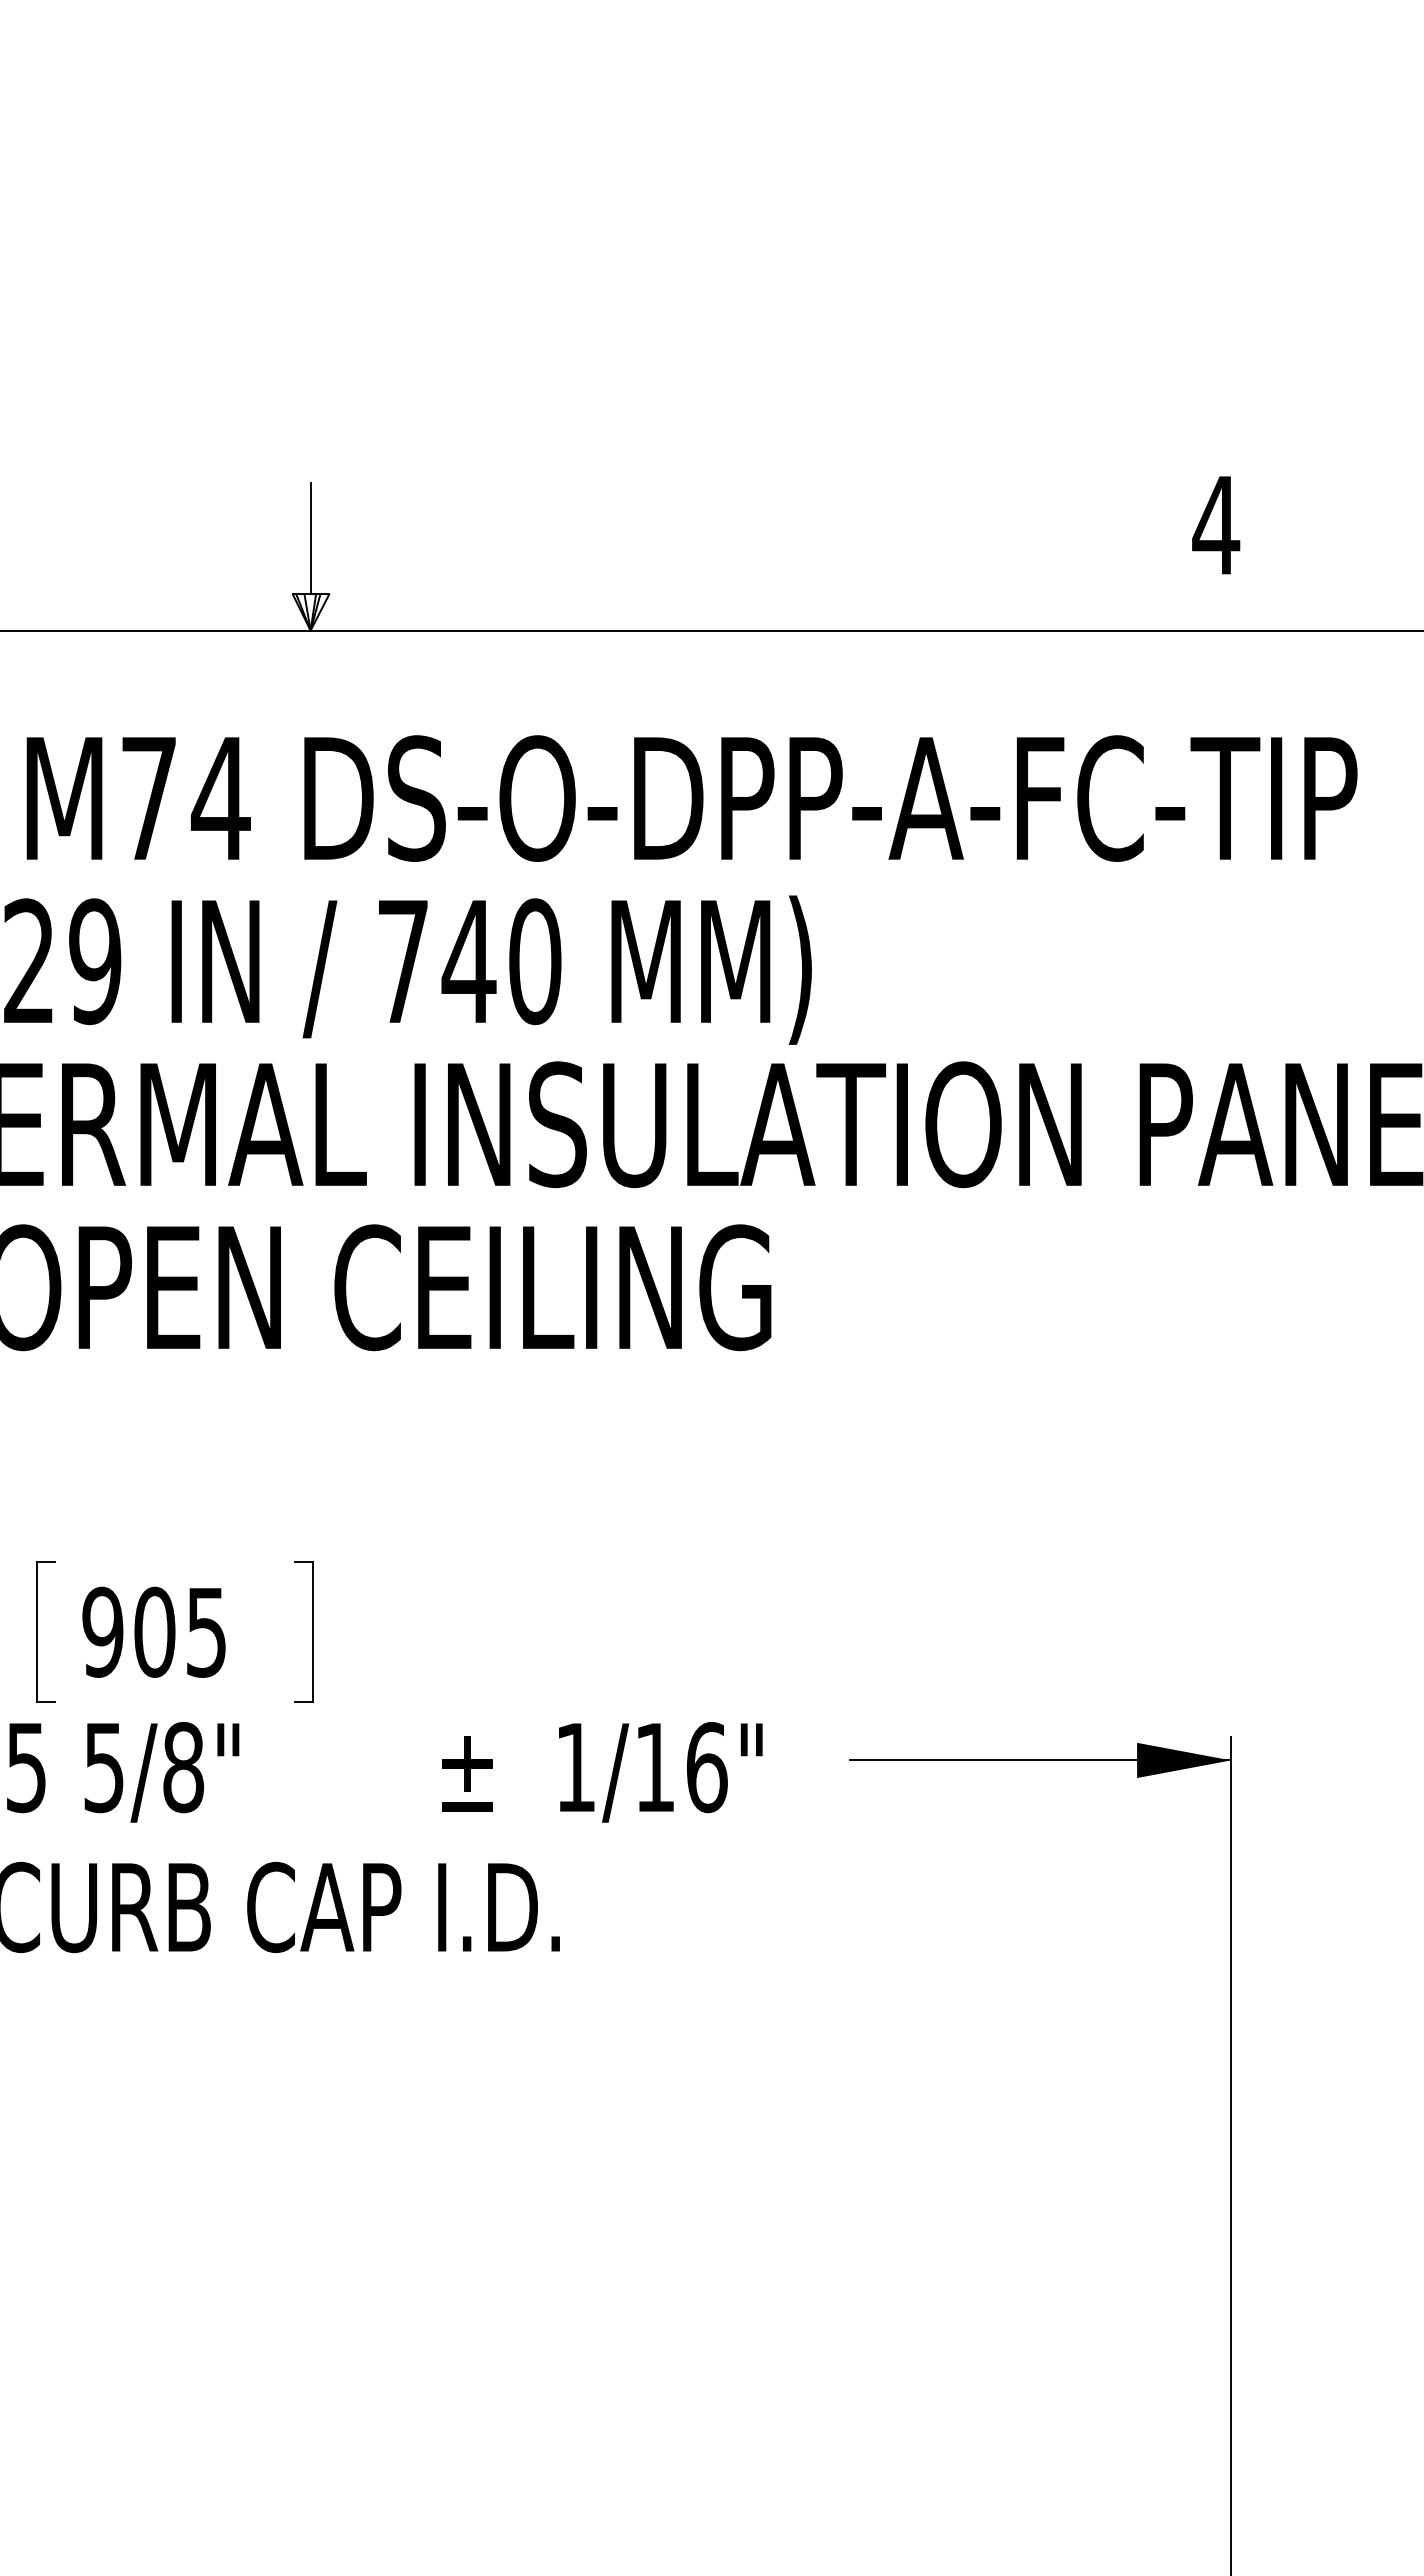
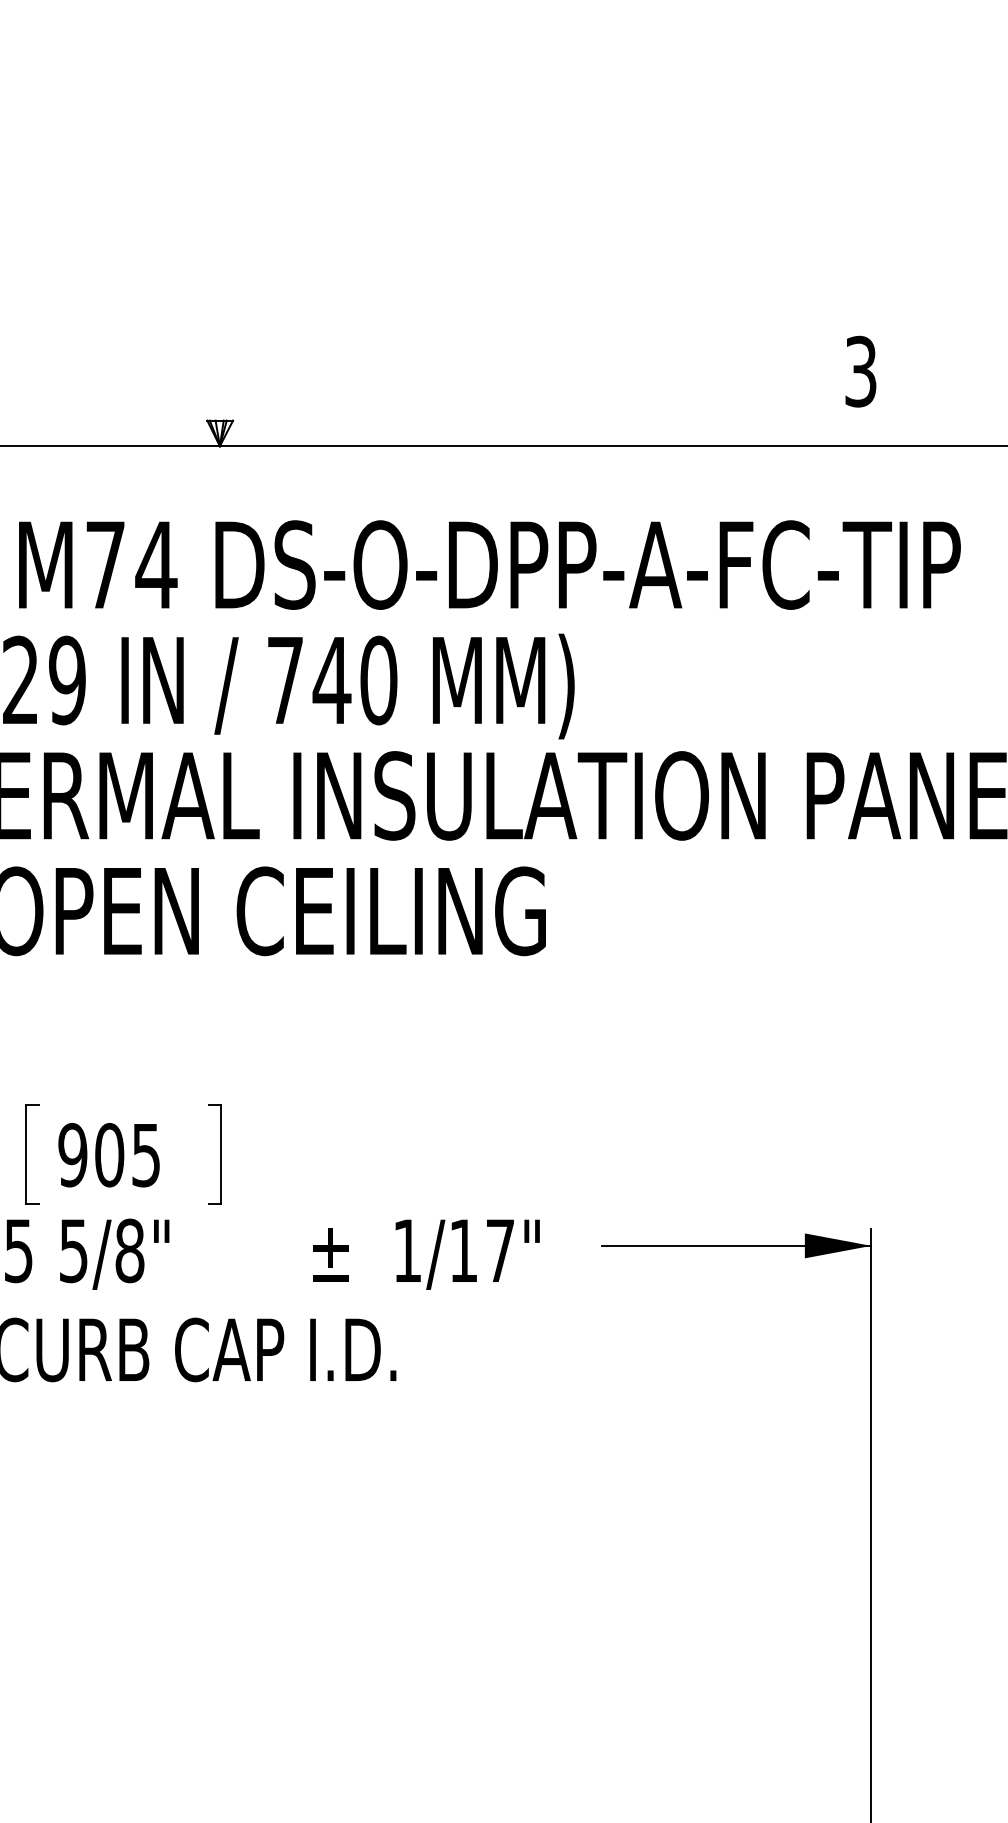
text: (1216, 525) -> (861, 371), 4 -> 3
line: (311, 538) -> (220, 381), removed
text: (707, 1767) -> (500, 1250), 1/16" -> 1/17"

